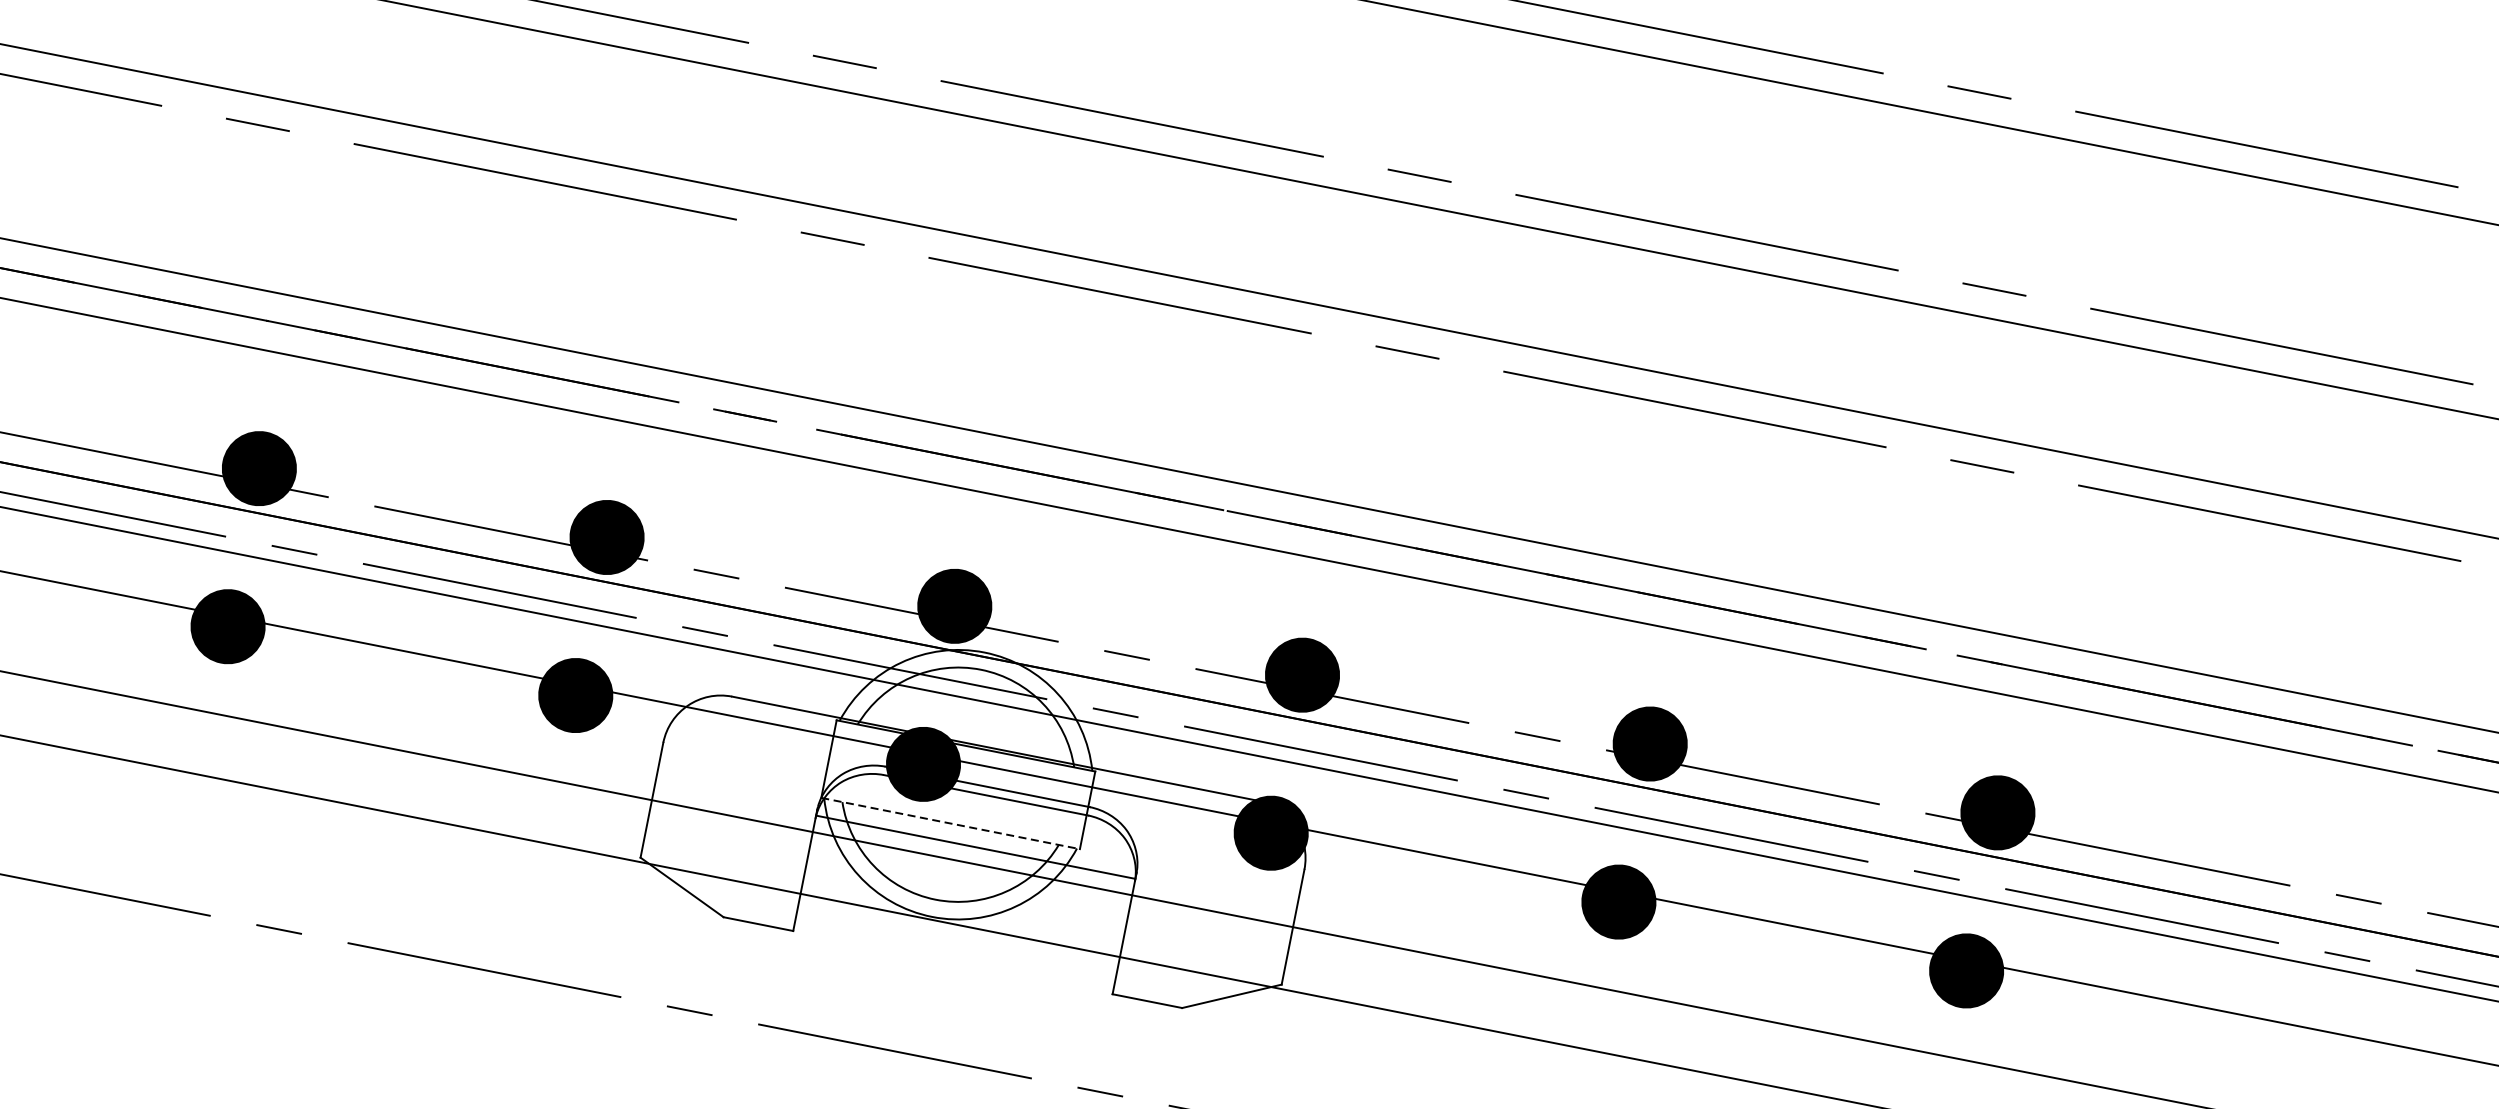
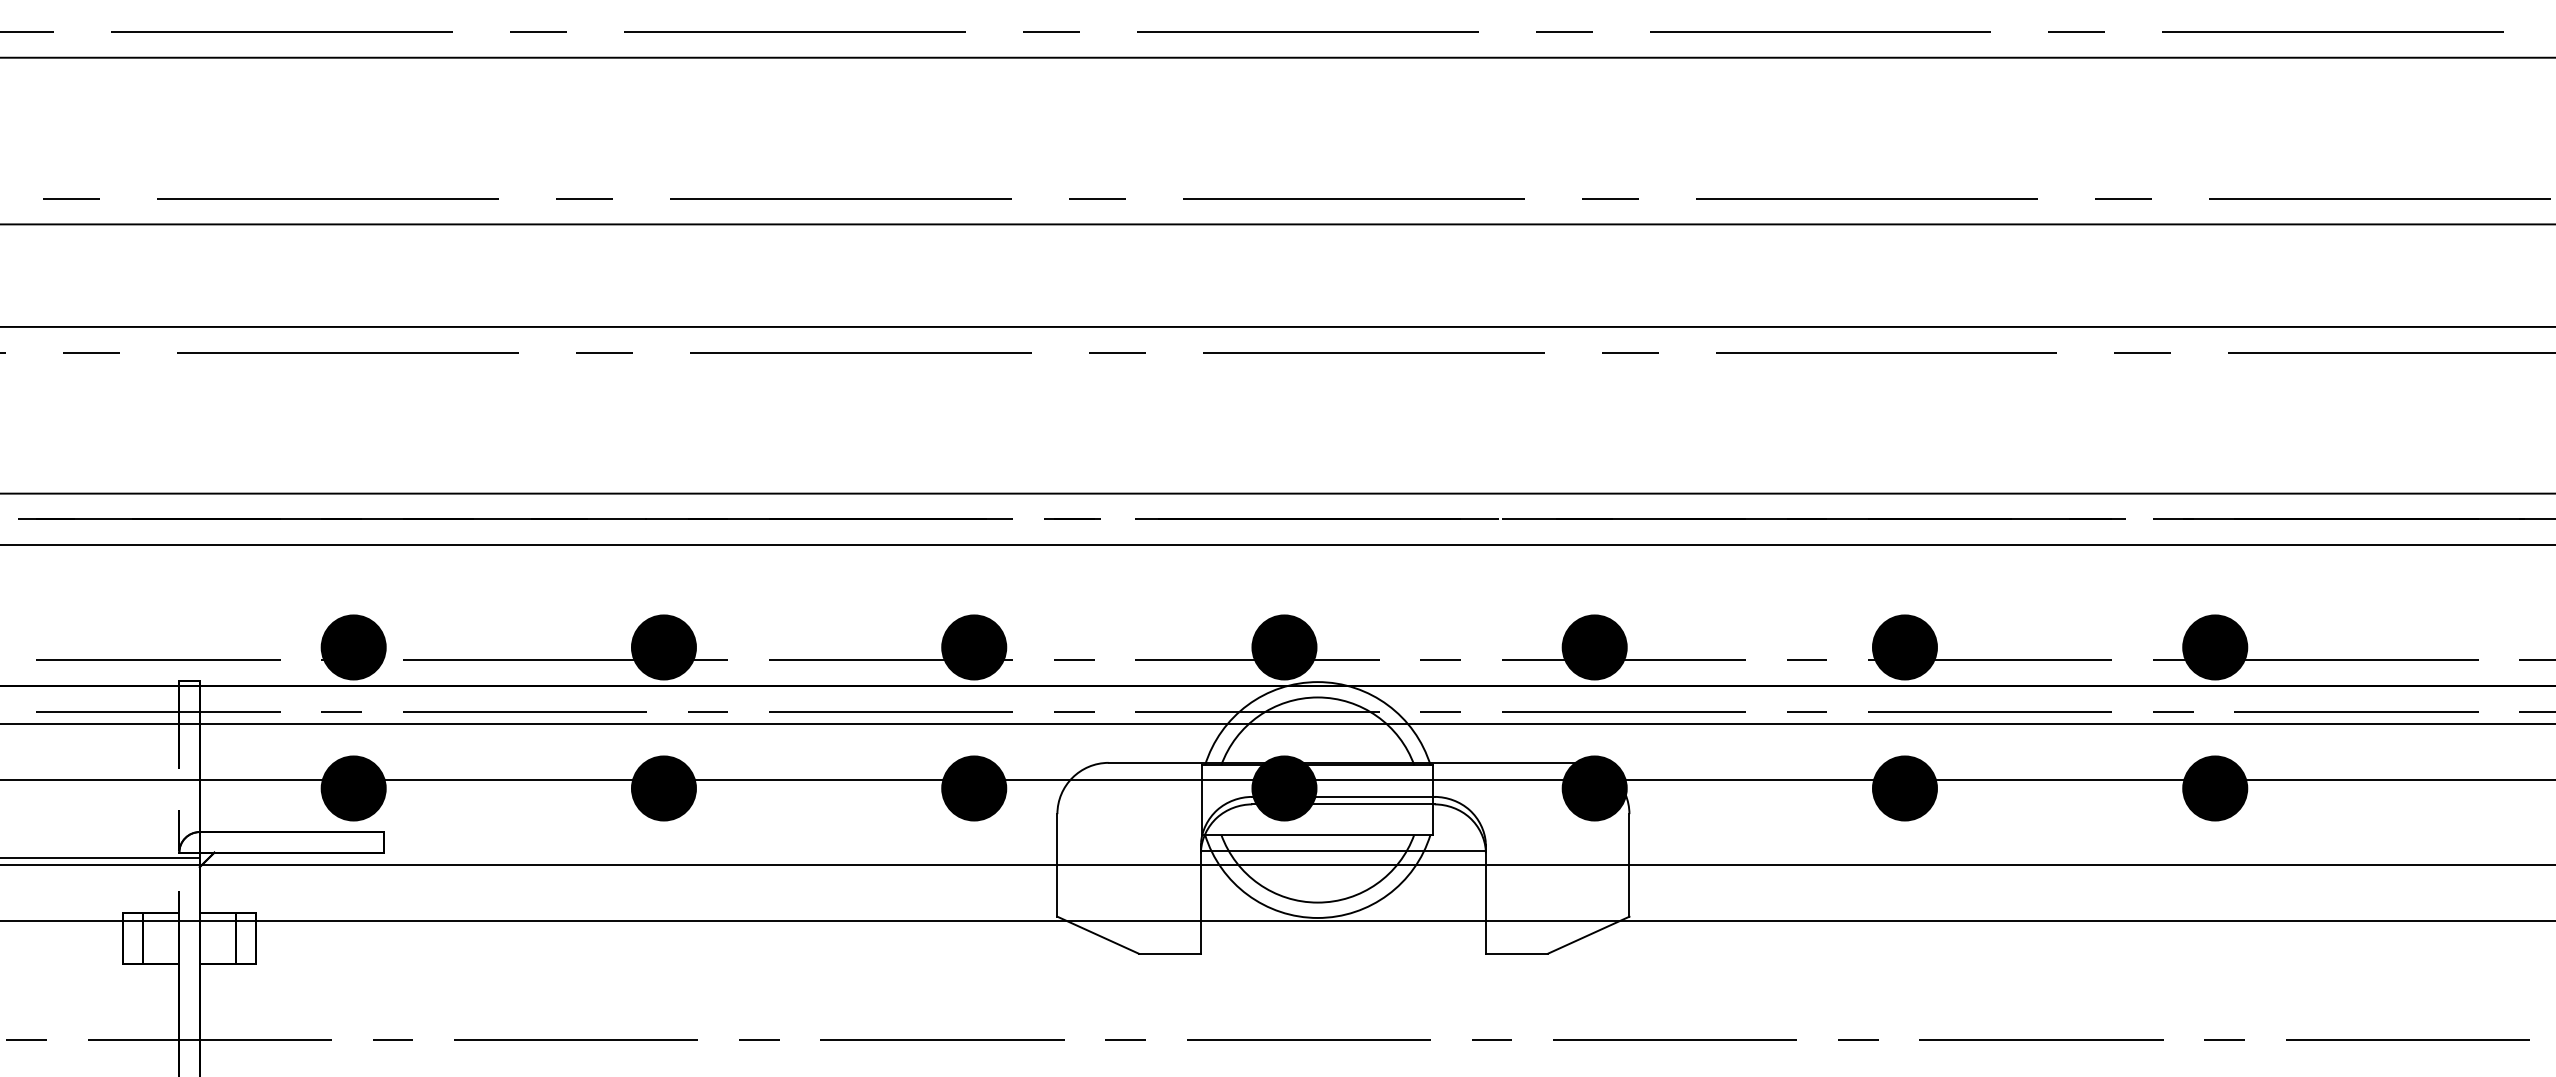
line: (951, 823) -> (1318, 834), dashed -> solid

